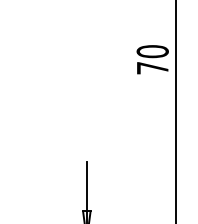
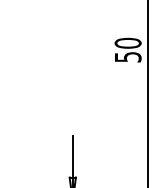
text: (153, 68) -> (128, 57), 70 -> 50

